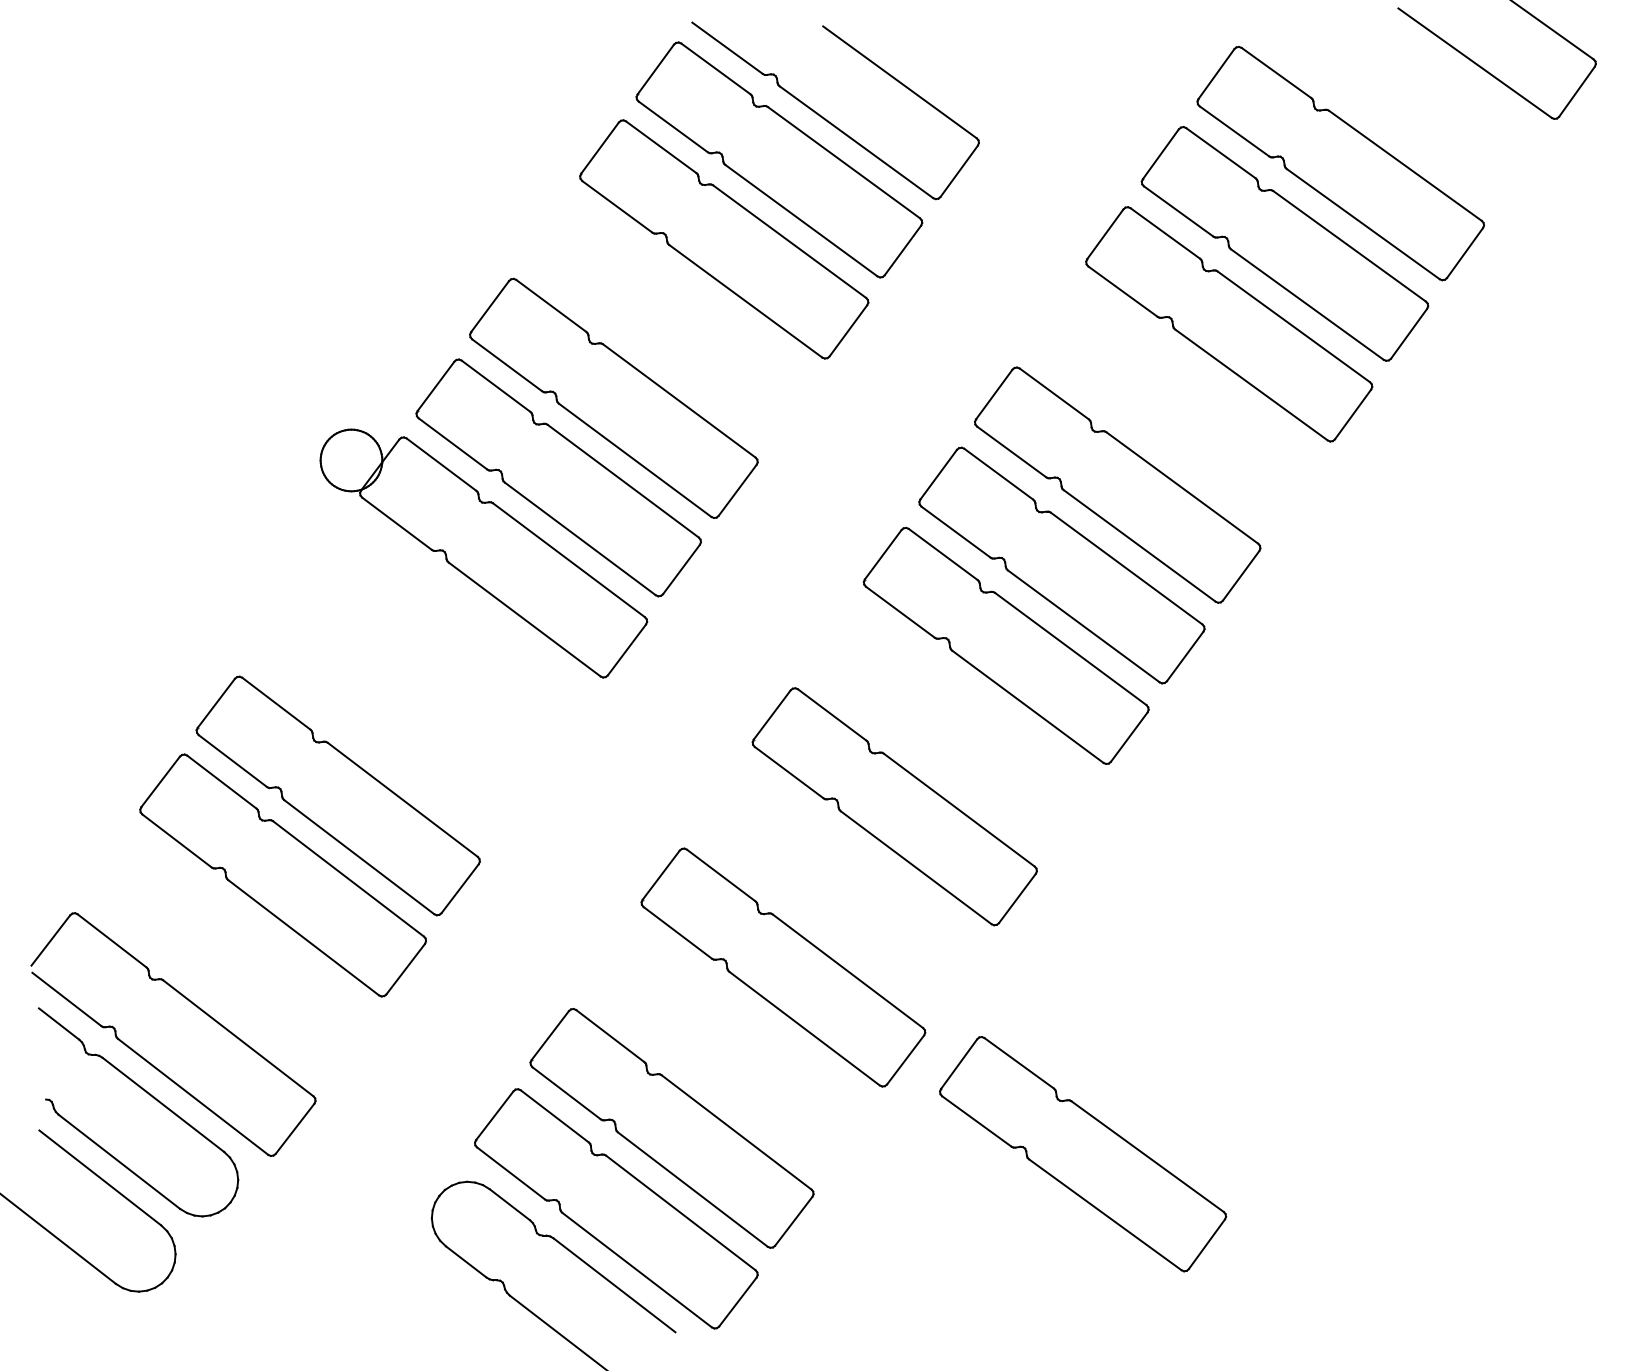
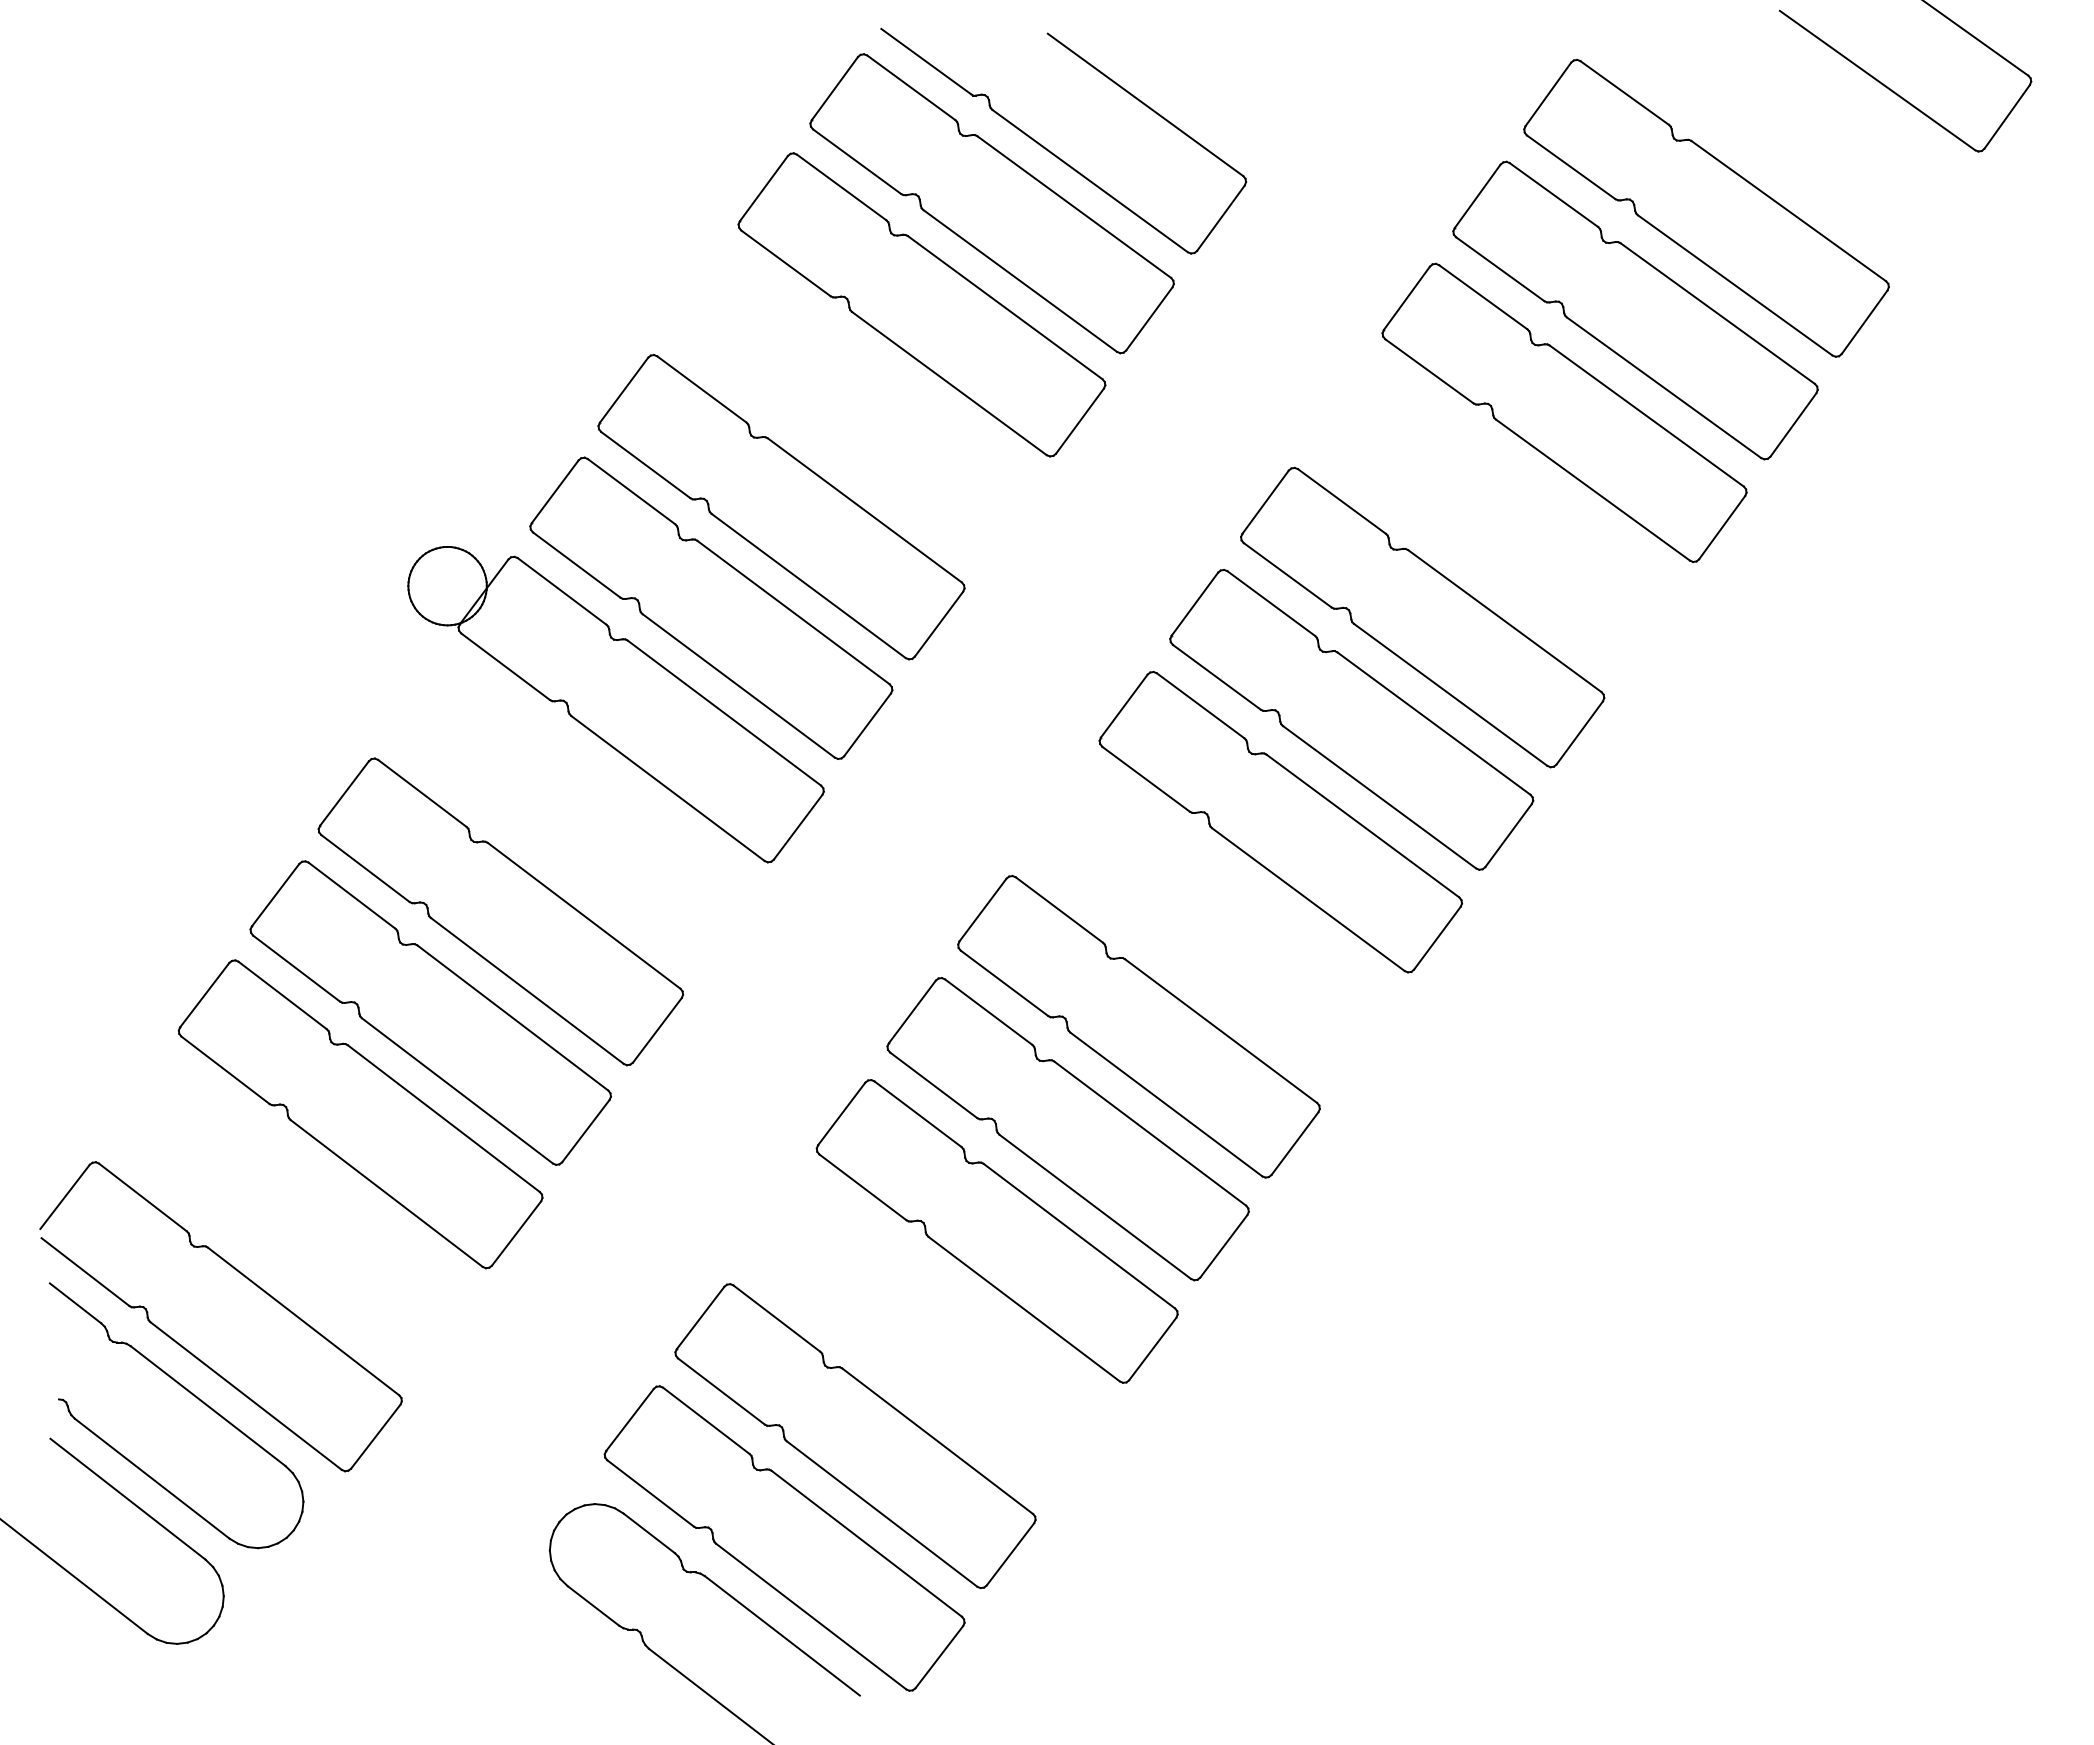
part: (393, 716) -> (500, 911), added
part: (838, 887) -> (1067, 1129), added
part: (1082, 1153) -> (1378, 1468), removed

